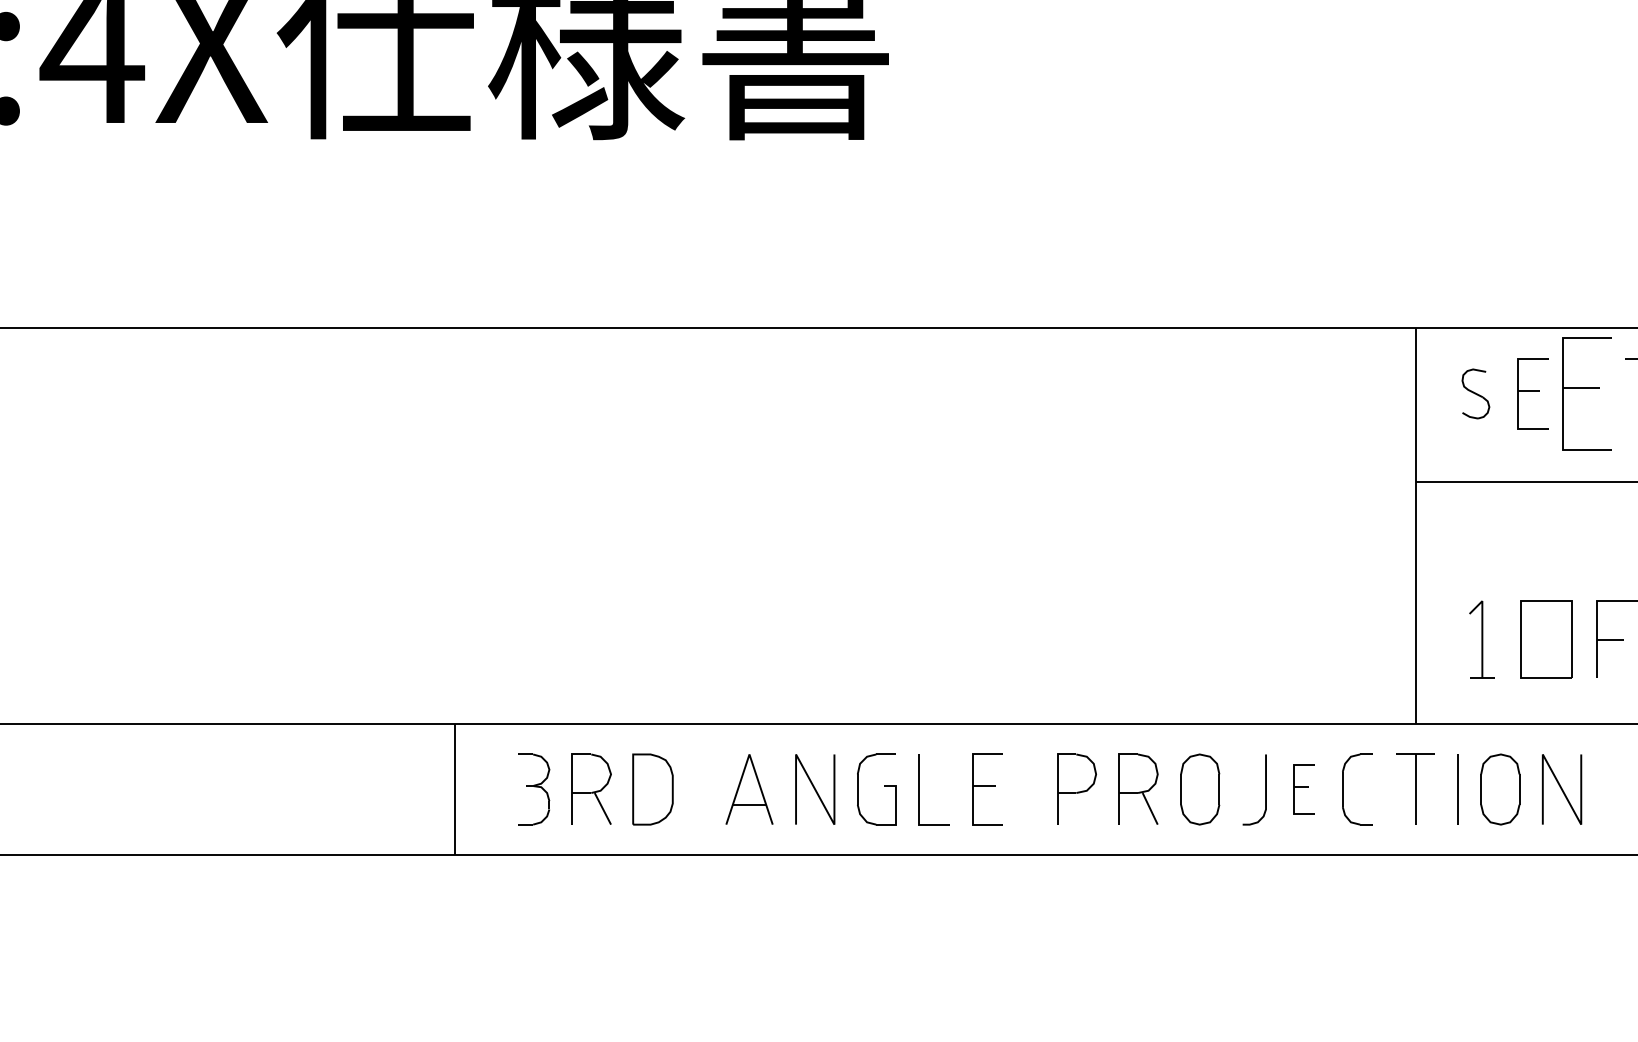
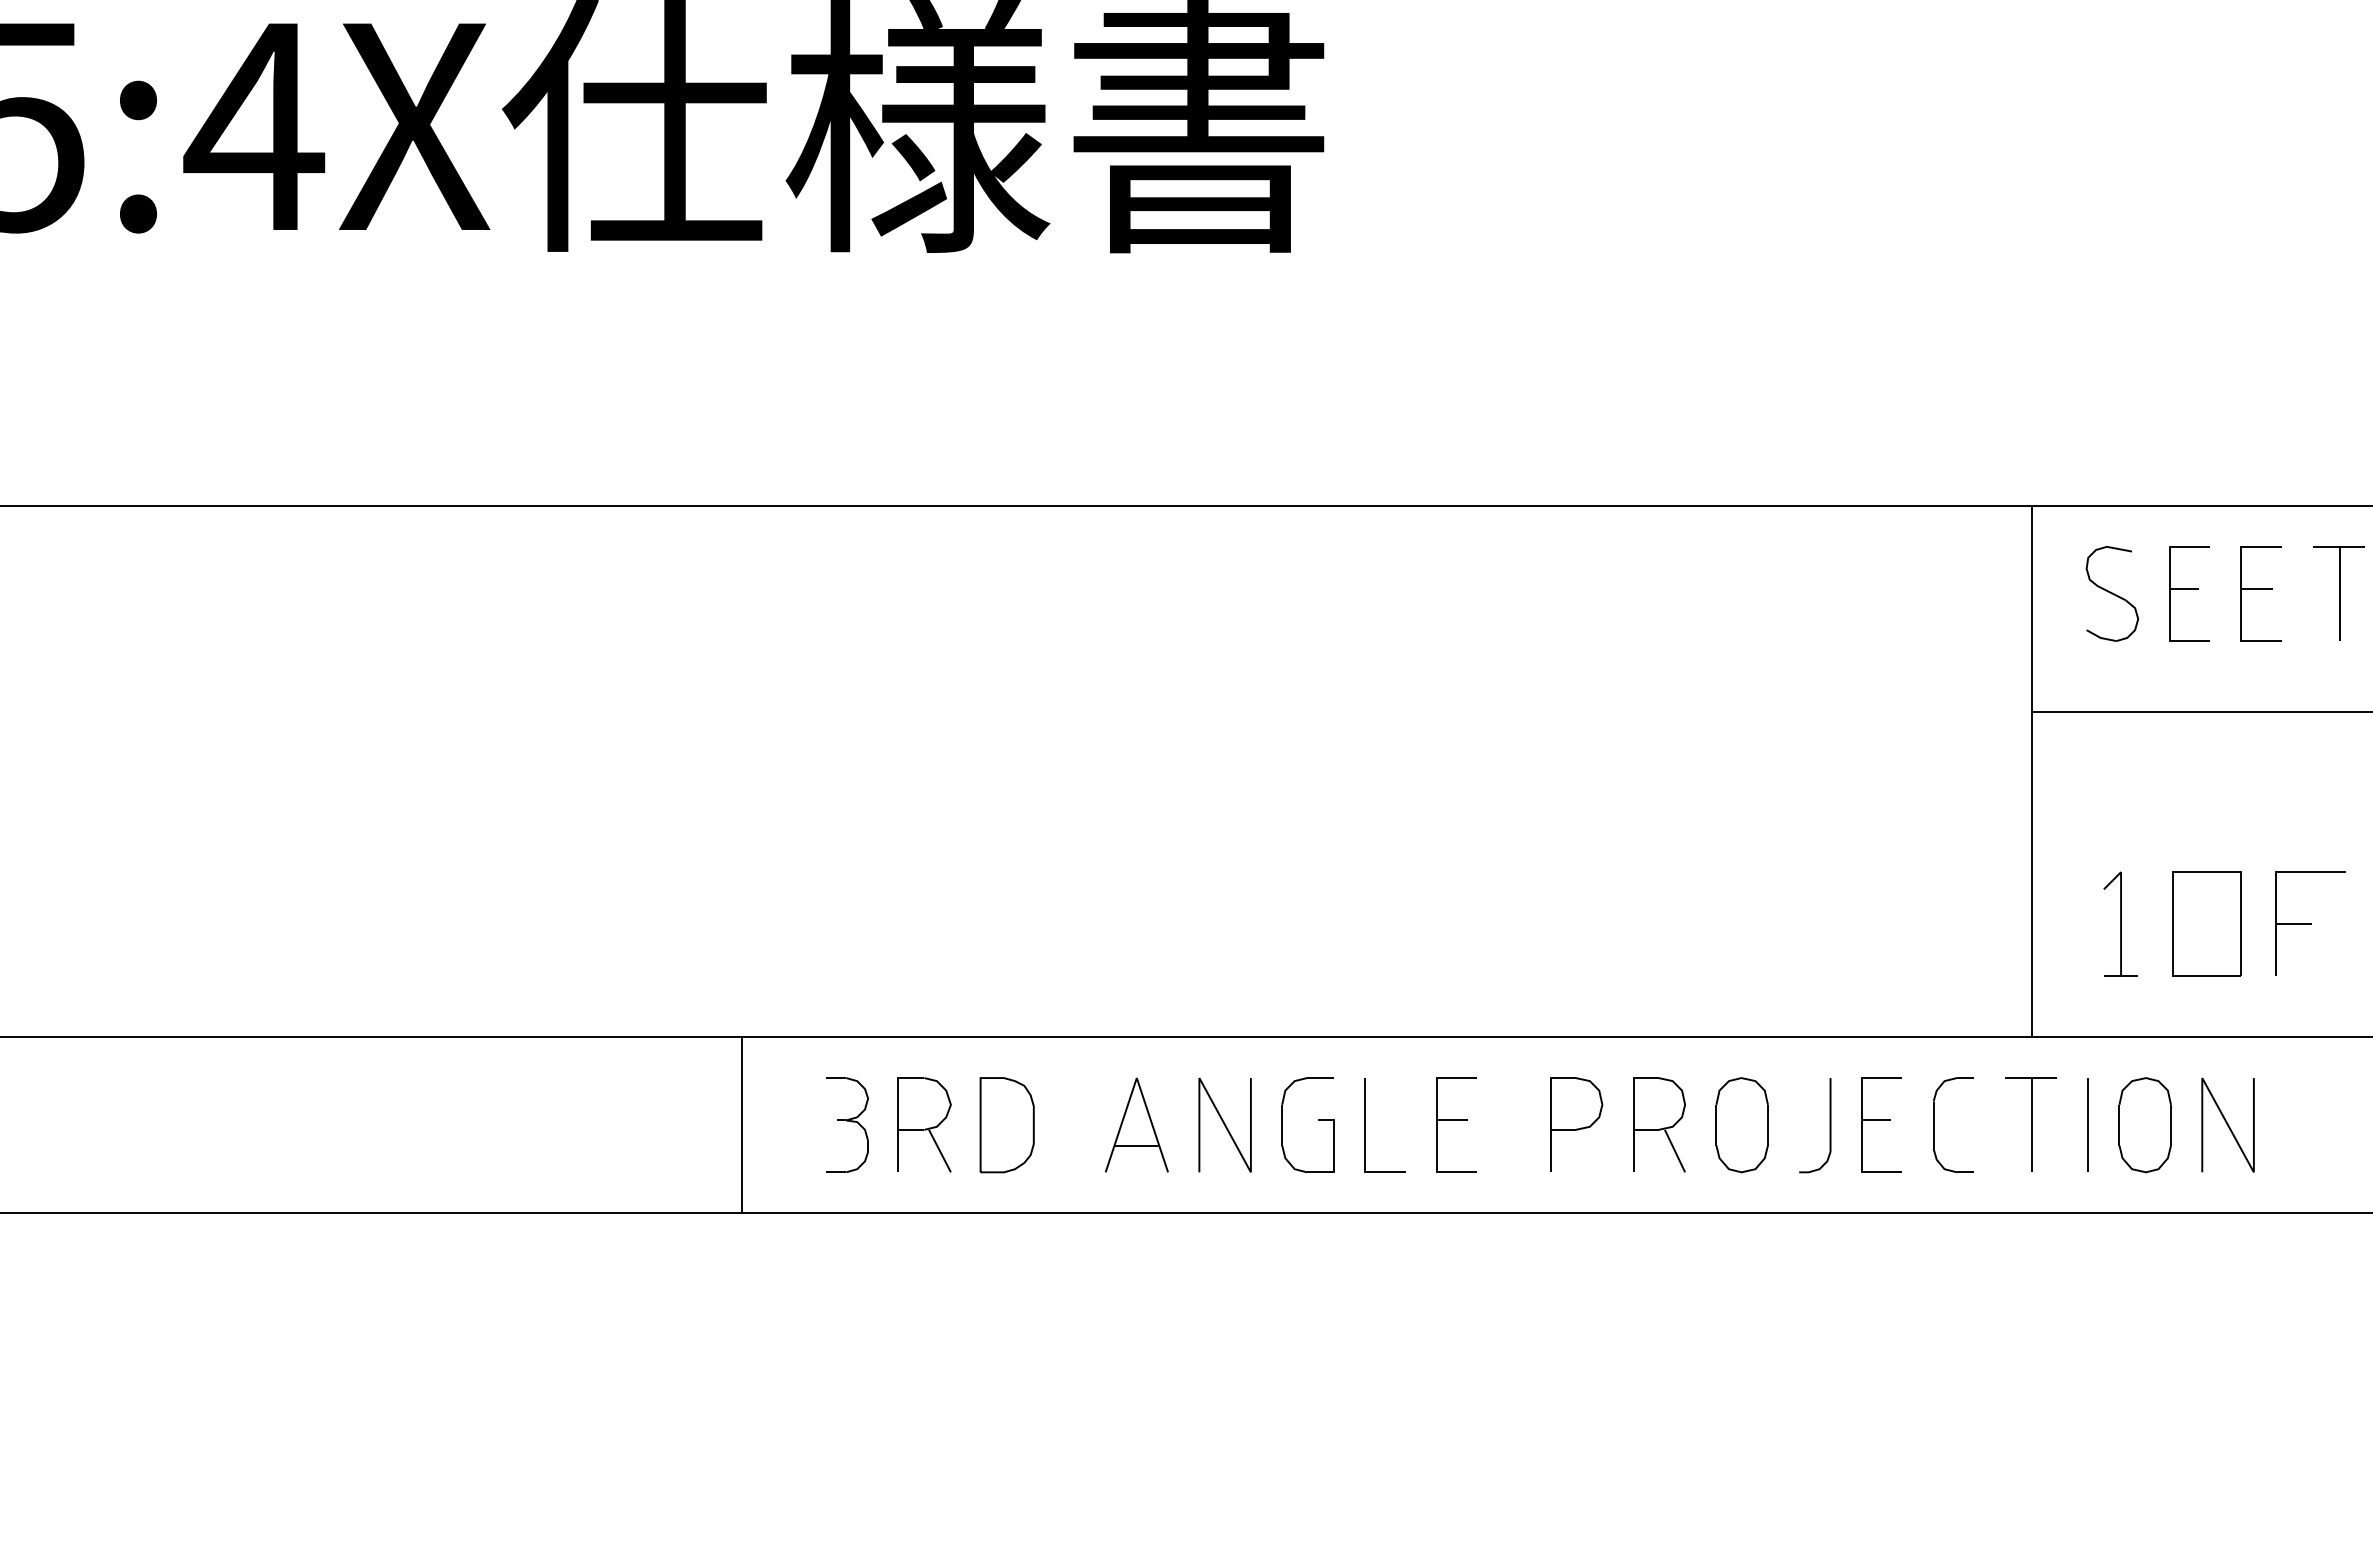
part: (1475, 393) -> (2112, 593), size x1.43
part: (1586, 393) -> (2260, 593), size x0.62
part: (1303, 789) -> (1881, 1124), size x1.43

